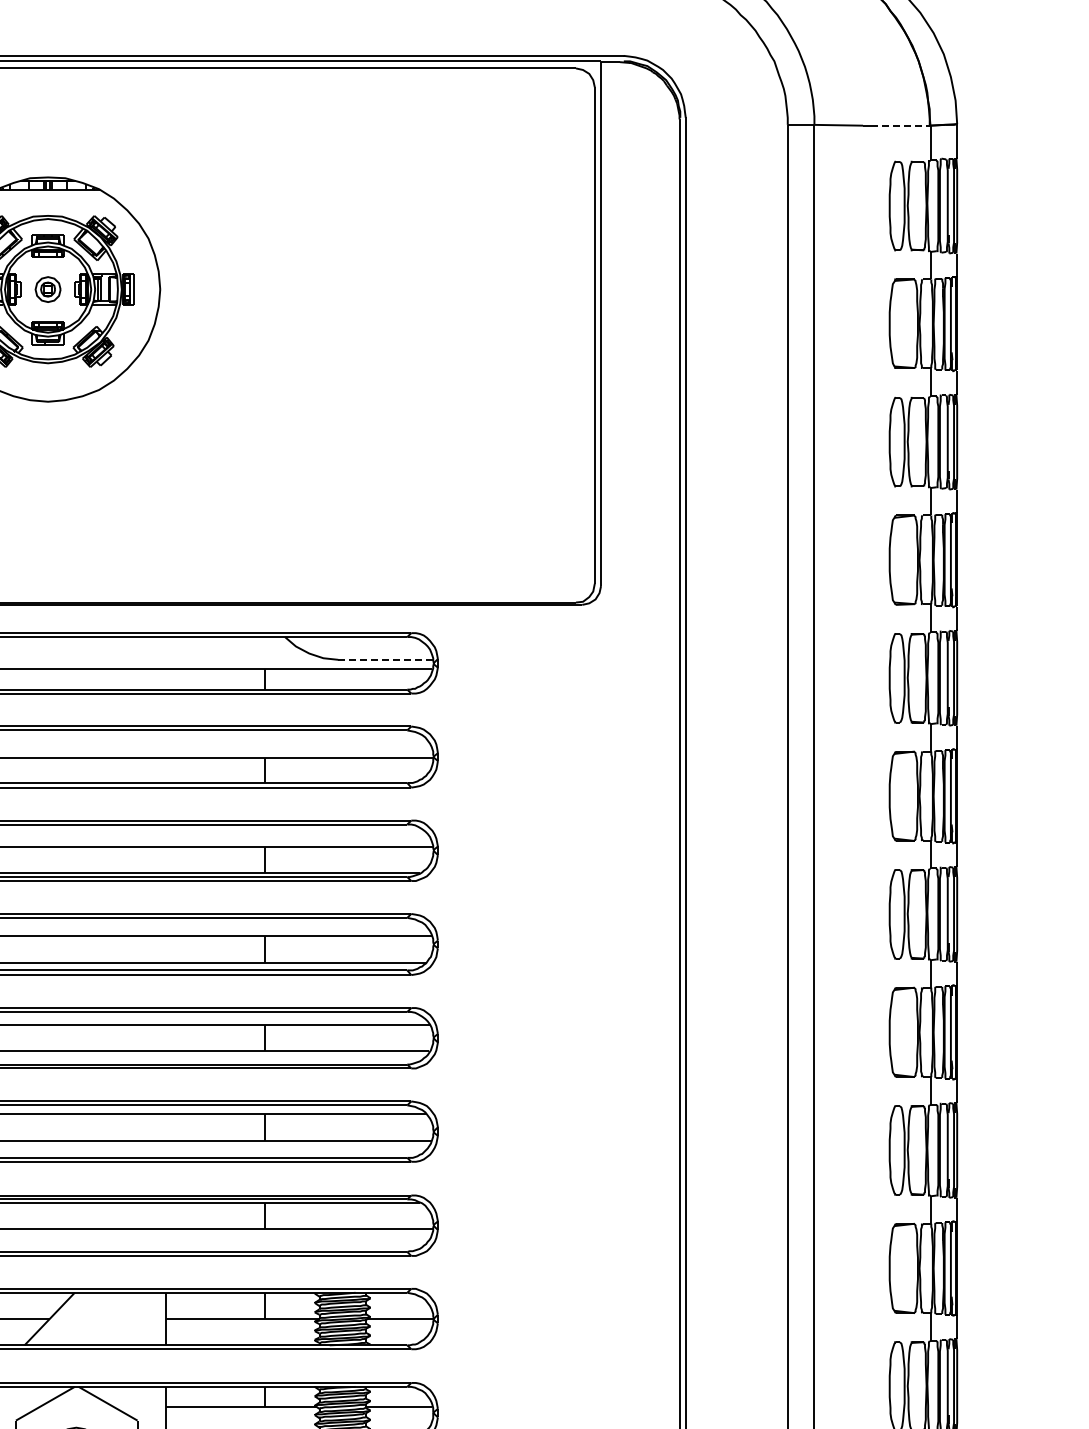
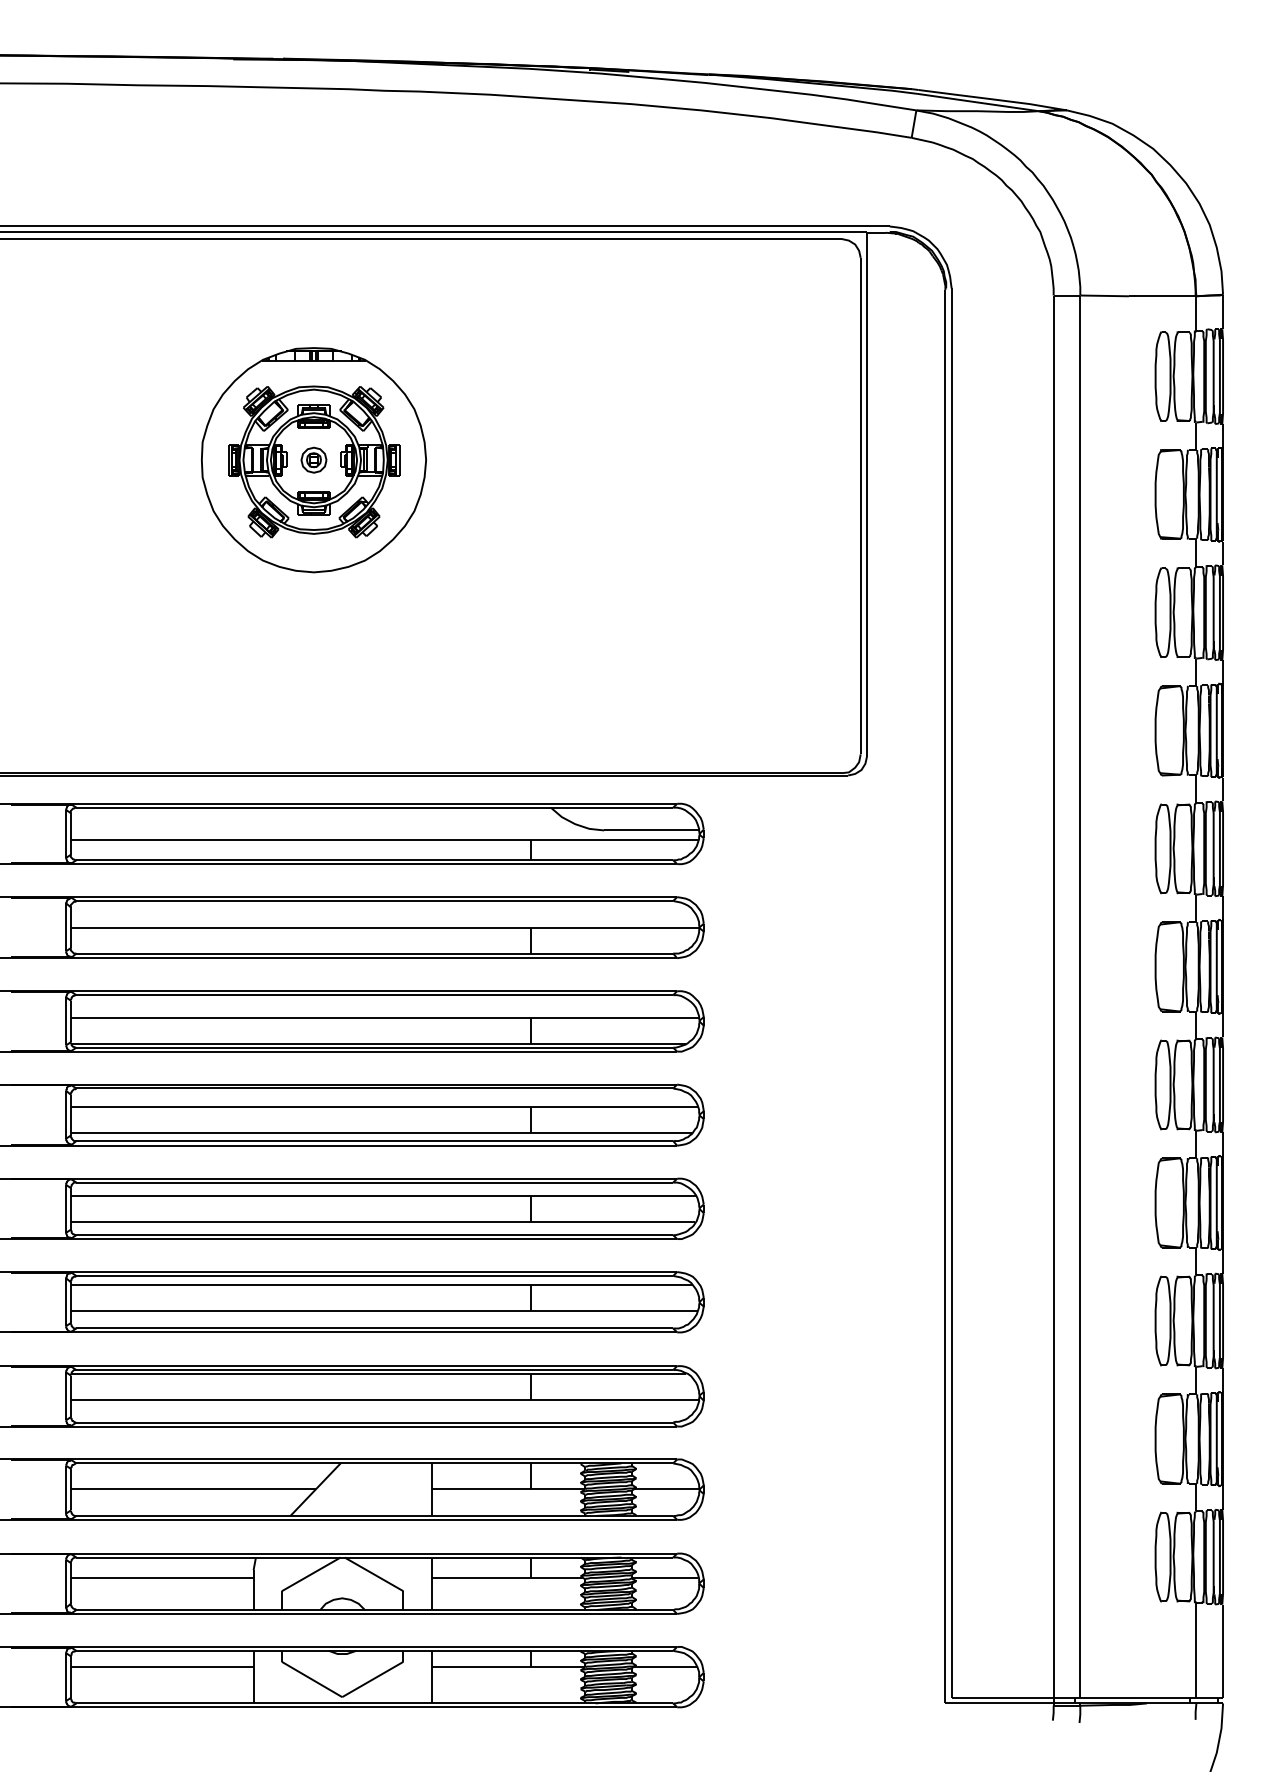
line: (900, 125) -> (1166, 296), dashed -> solid
line: (385, 659) -> (651, 830), dashed -> solid

